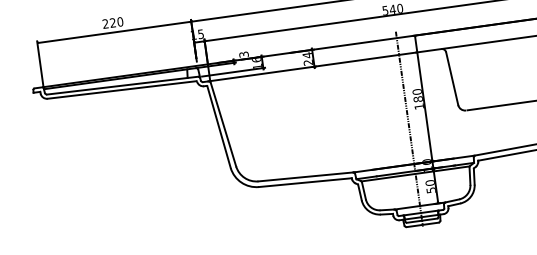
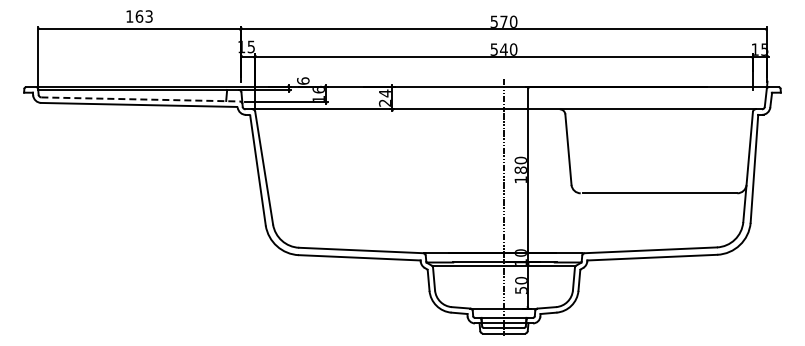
text: (113, 22) -> (139, 16), 220 -> 163
text: (244, 54) -> (303, 80), 3 -> 6
line: (123, 85) -> (141, 99), solid -> dashed

